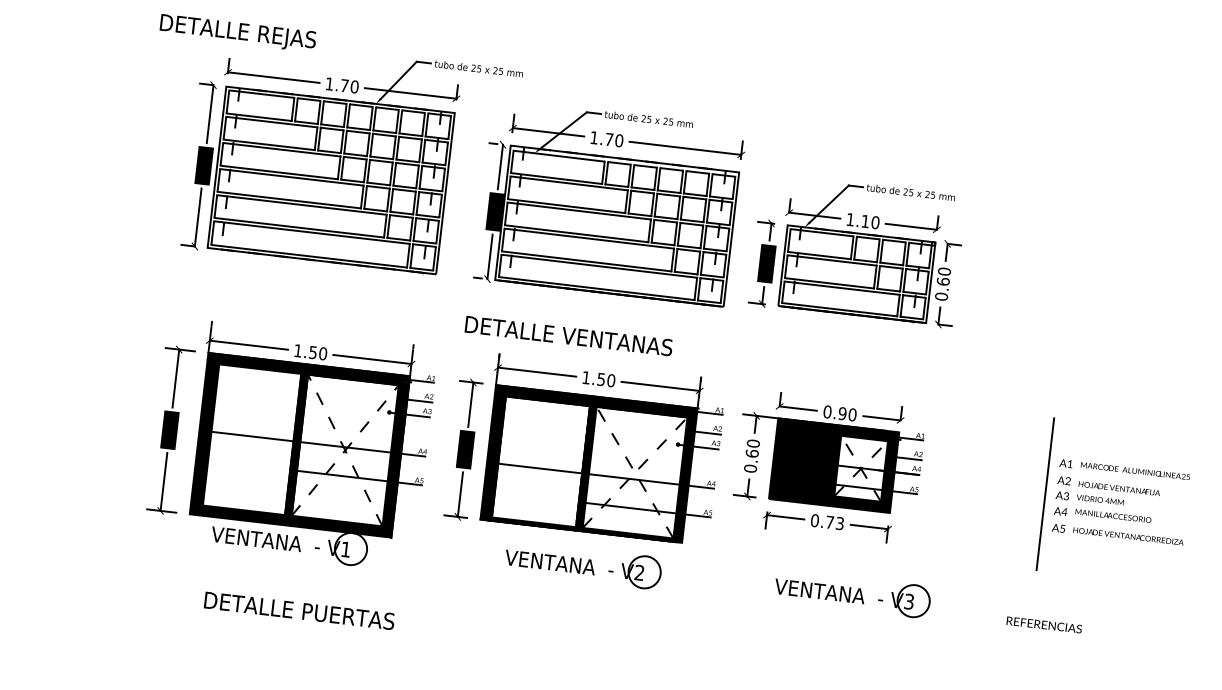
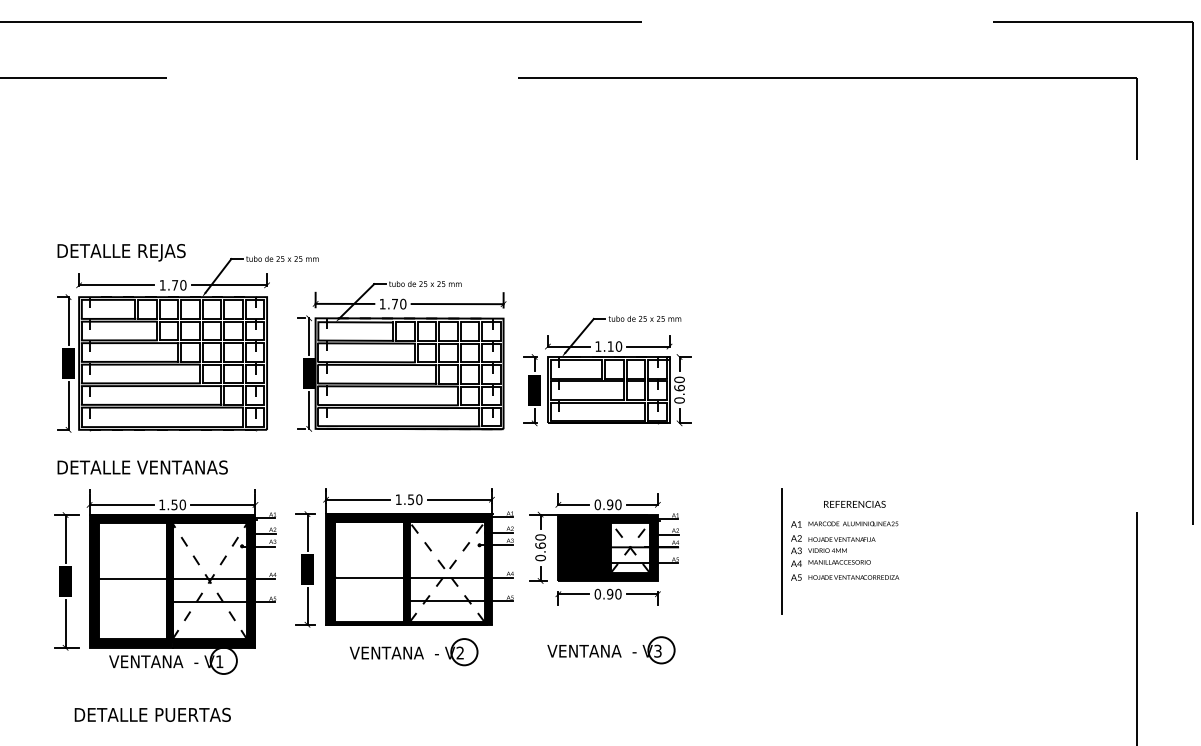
text: (237, 33) -> (121, 252), moved
text: (568, 336) -> (142, 467), moved
text: (835, 522) -> (614, 593), 0.73 -> 0.90
part: (852, 594) -> (611, 650), moved
text: (299, 610) -> (152, 714), moved
text: (1044, 623) -> (854, 503), moved

